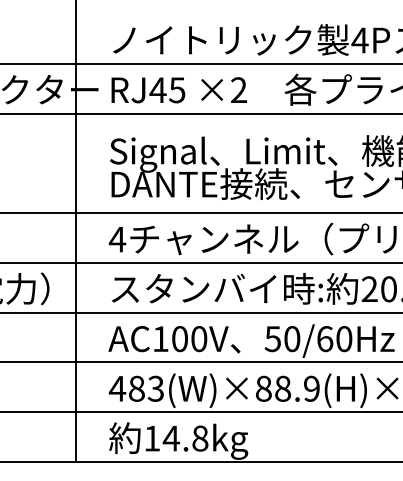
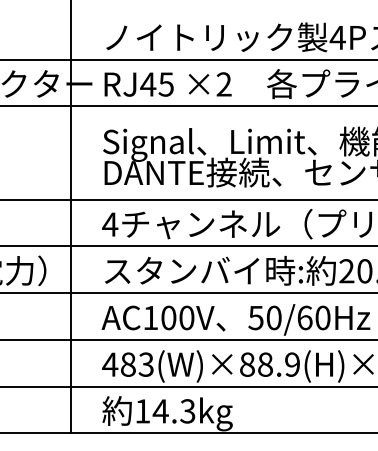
text: (200, 438) -> (188, 411), 14.8kg -> 14.3kg

